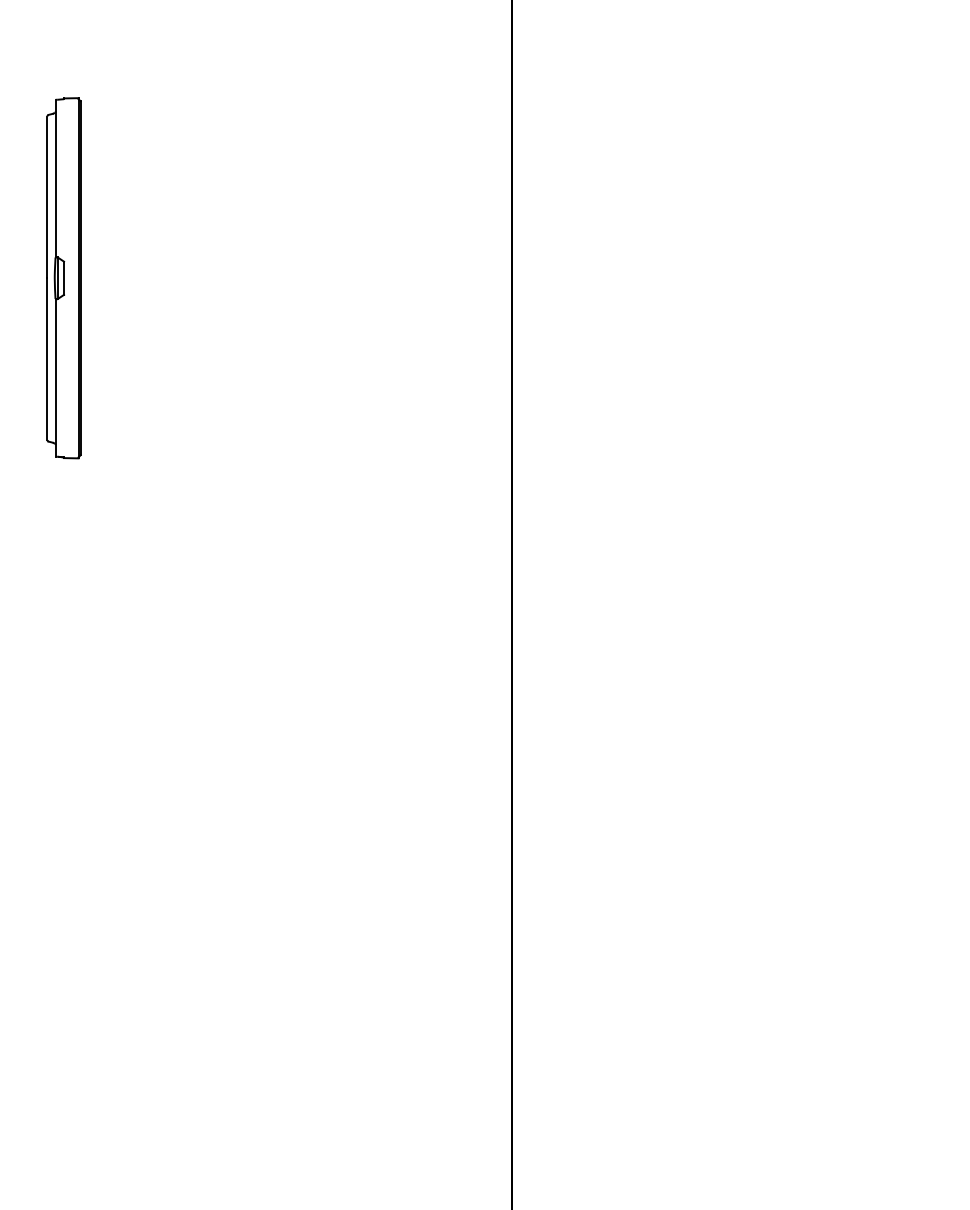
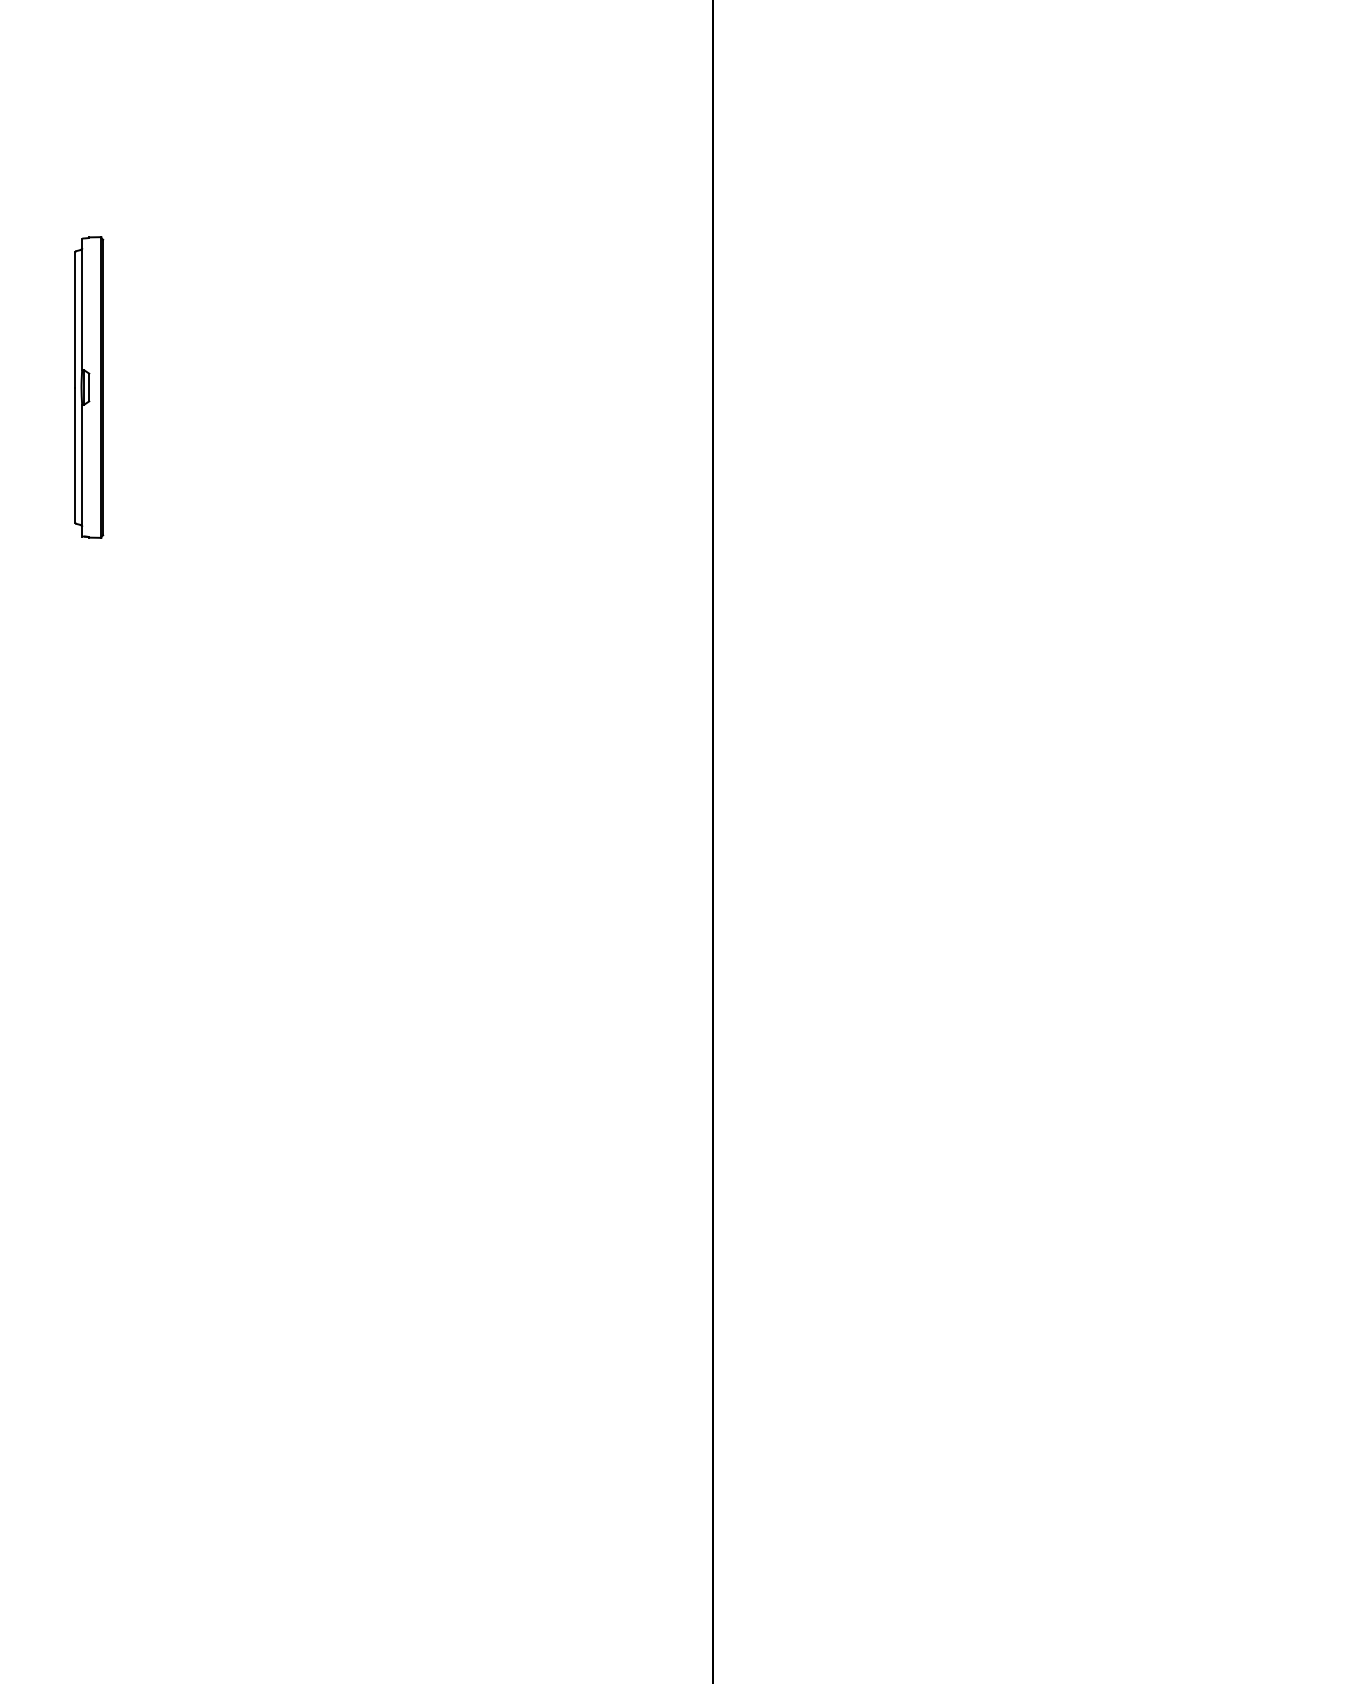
part: (63, 278) -> (88, 387), size x0.6

